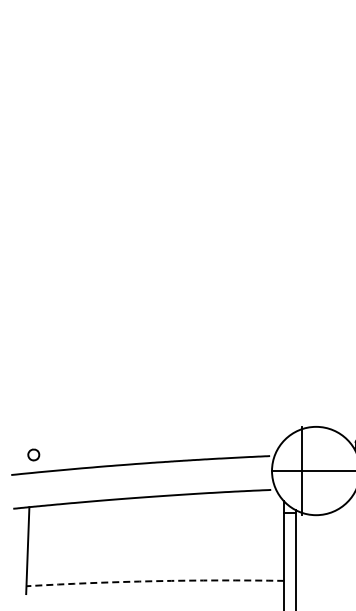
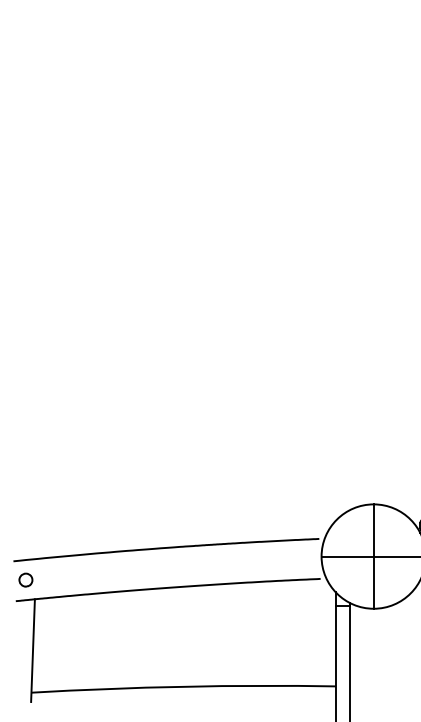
part: (33, 454) -> (25, 579), moved
line: (302, 470) -> (374, 555), moved
arc: (155, 581) -> (183, 687), dashed -> solid

